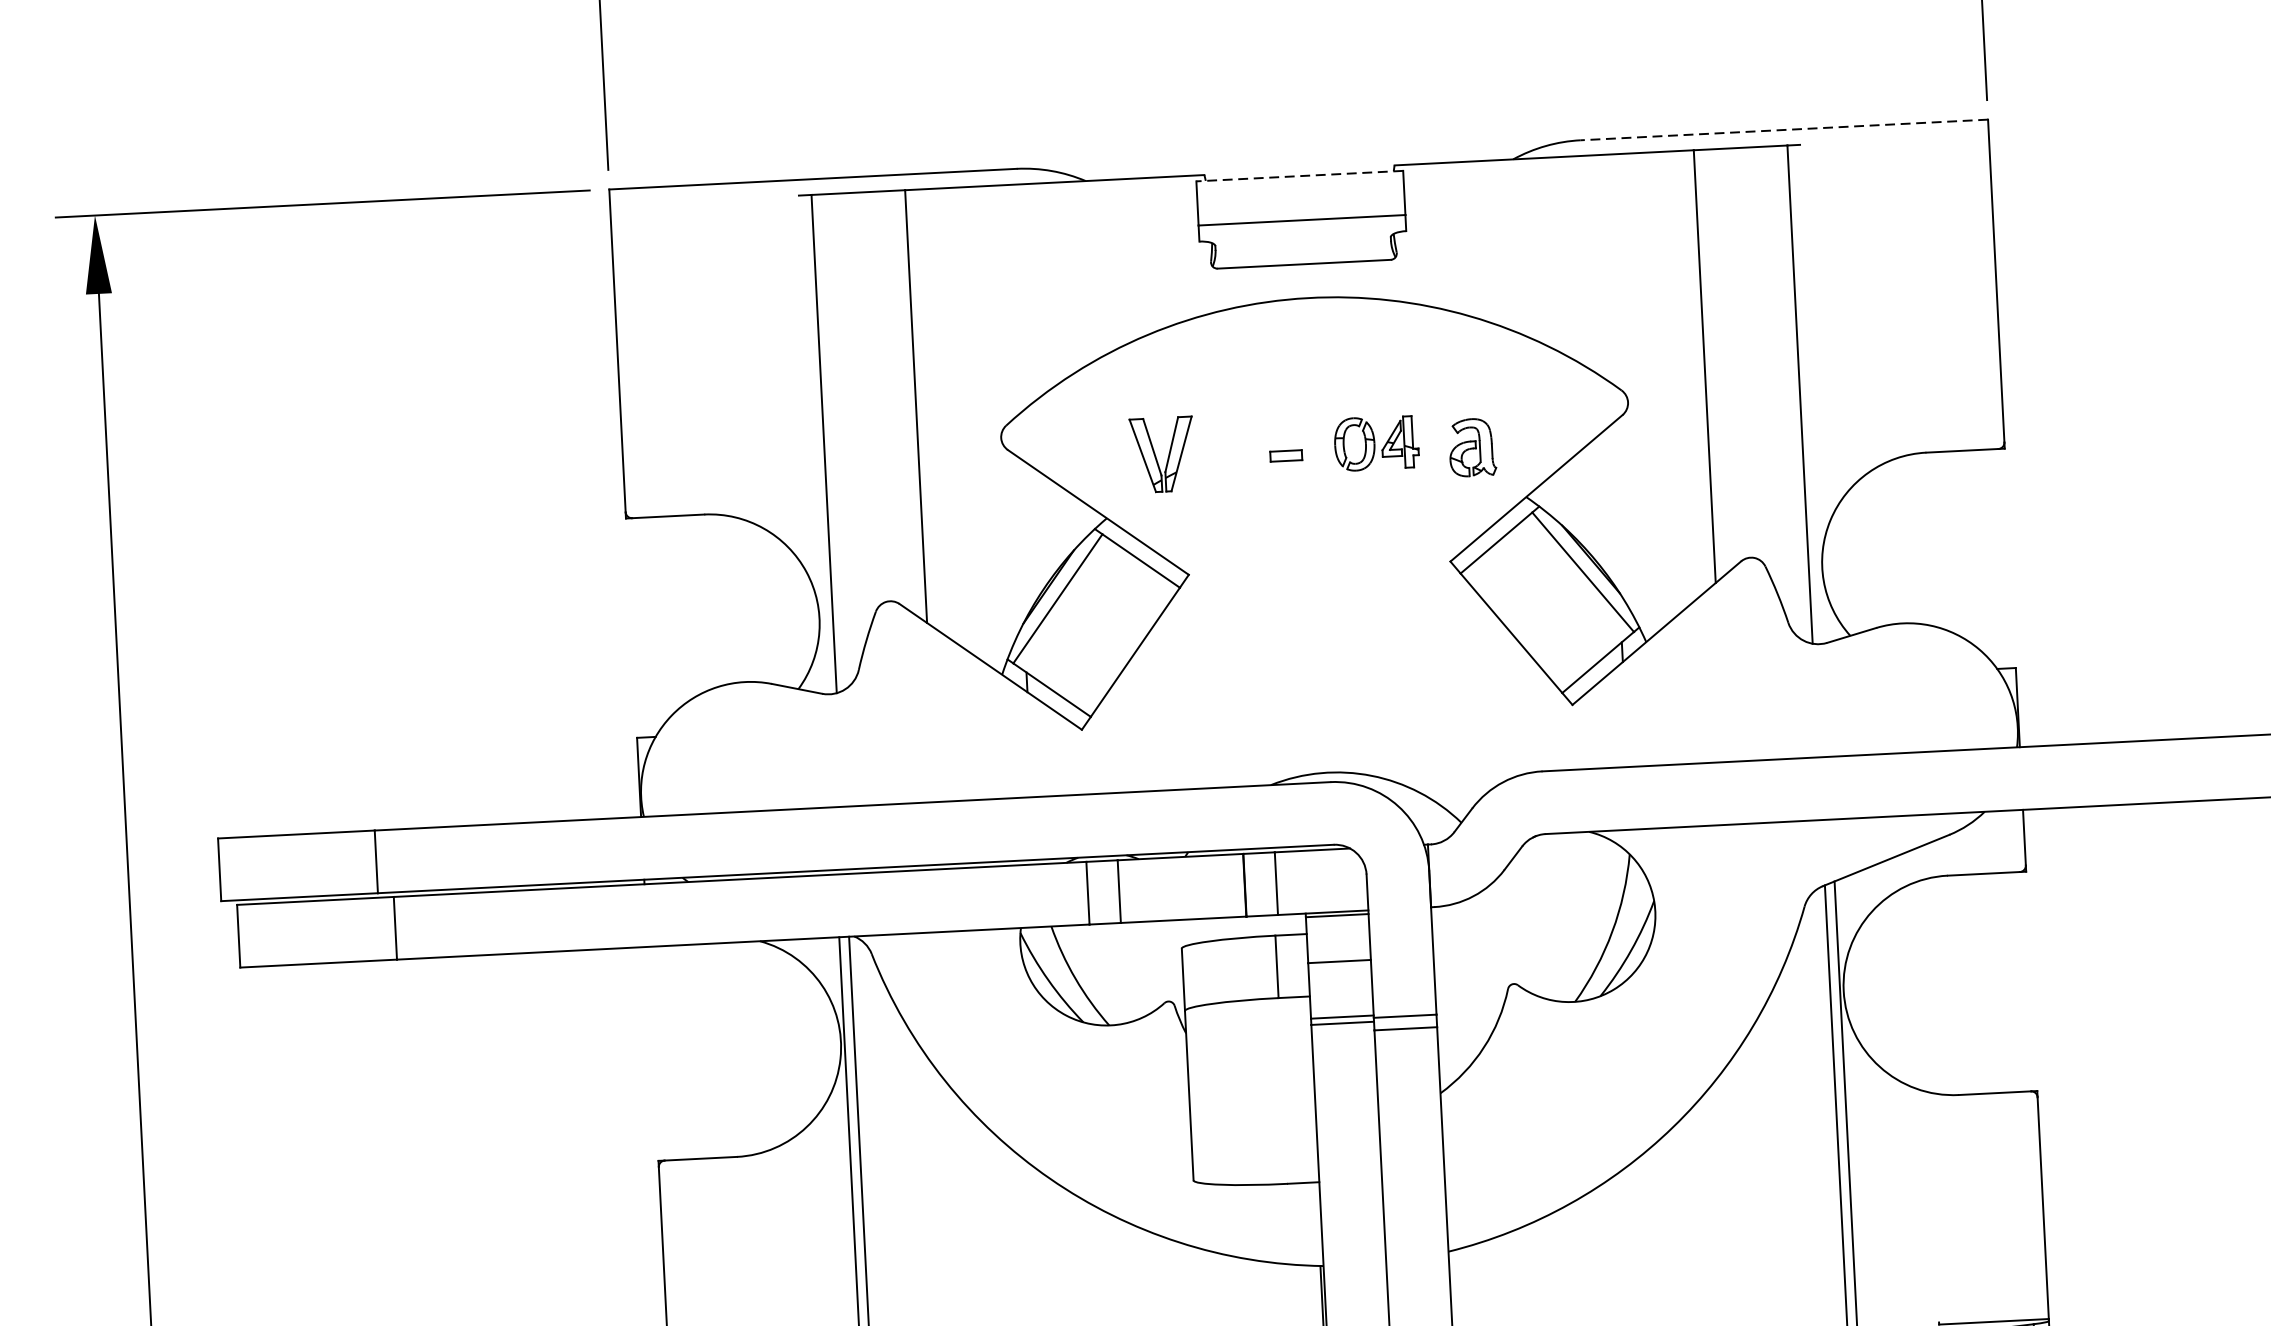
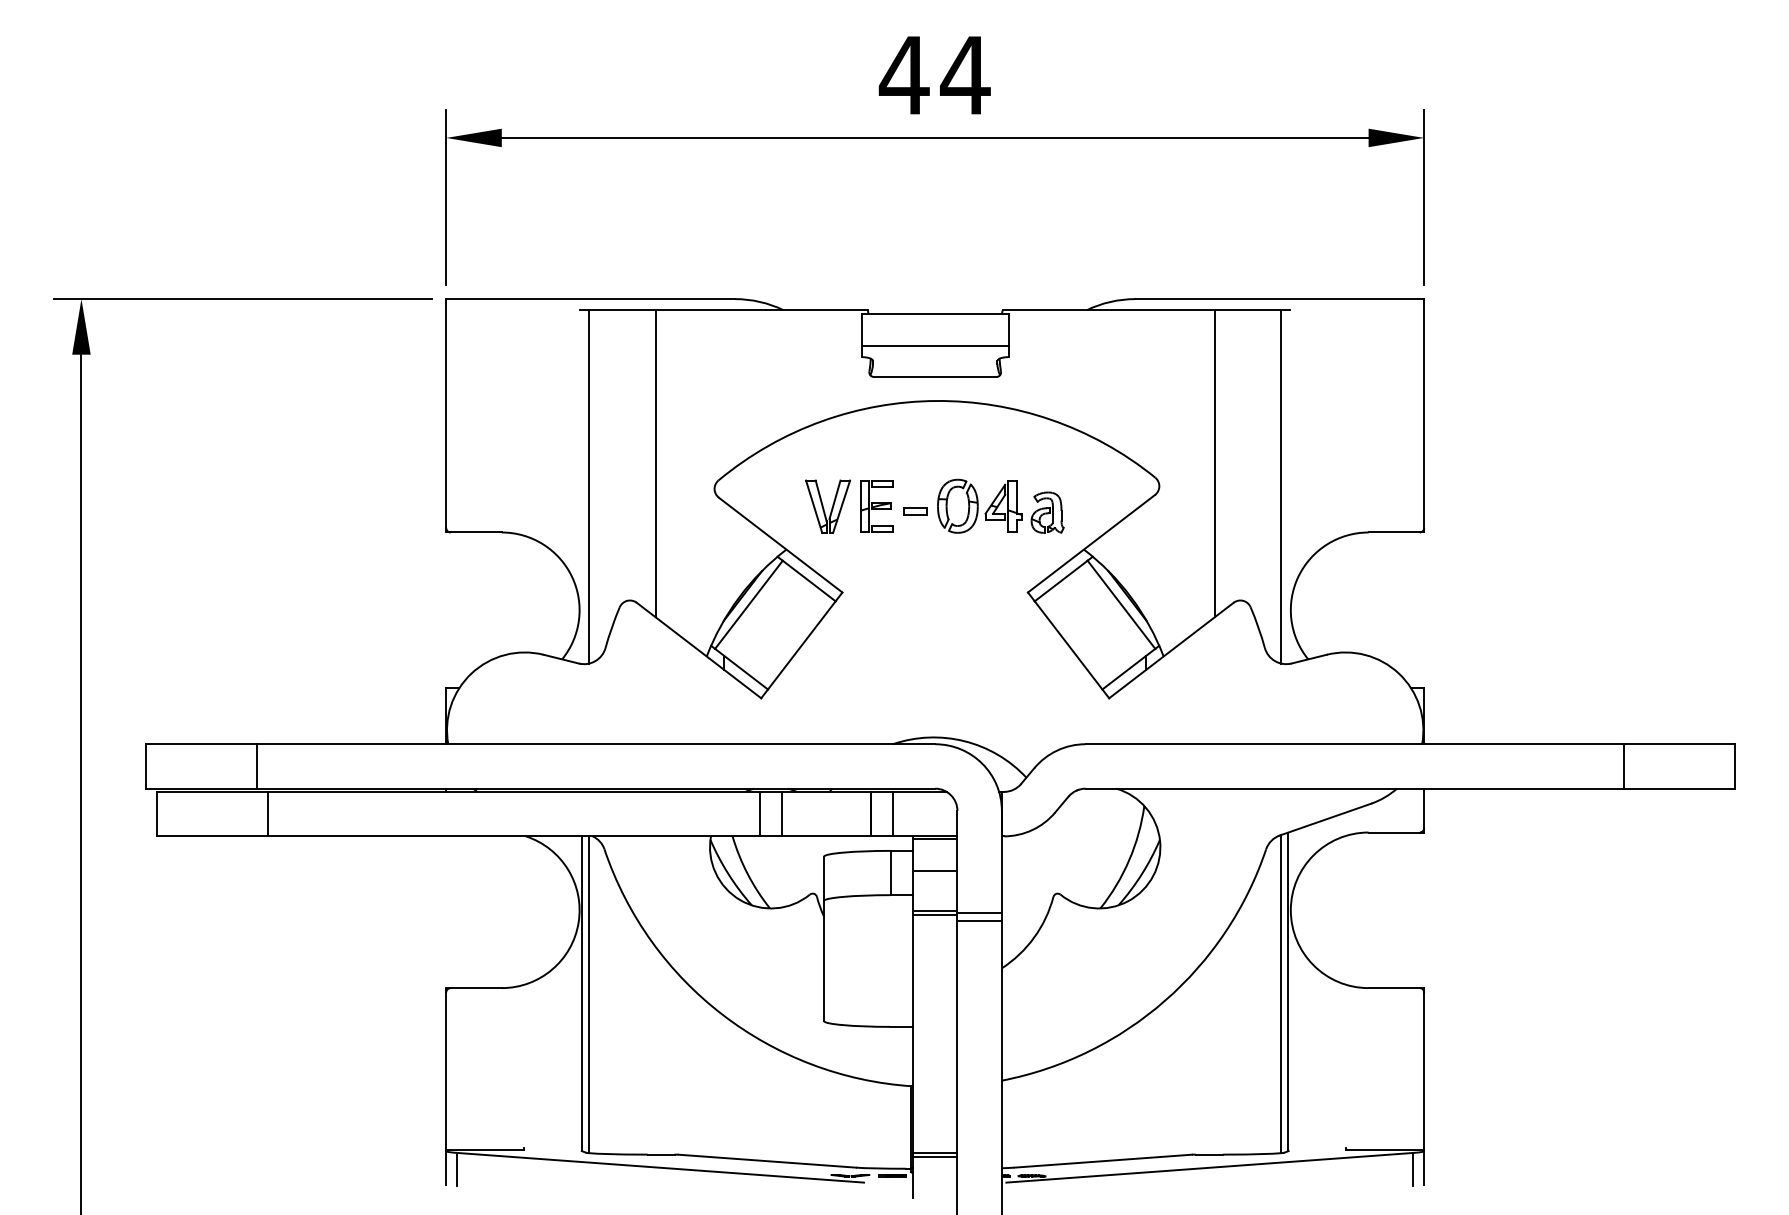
line: (1784, 130) -> (1279, 299), dashed -> solid
line: (1298, 176) -> (934, 314), dashed -> solid
part: (1375, 442) -> (979, 505), size x1.43
part: (1230, 451) -> (876, 506), added

